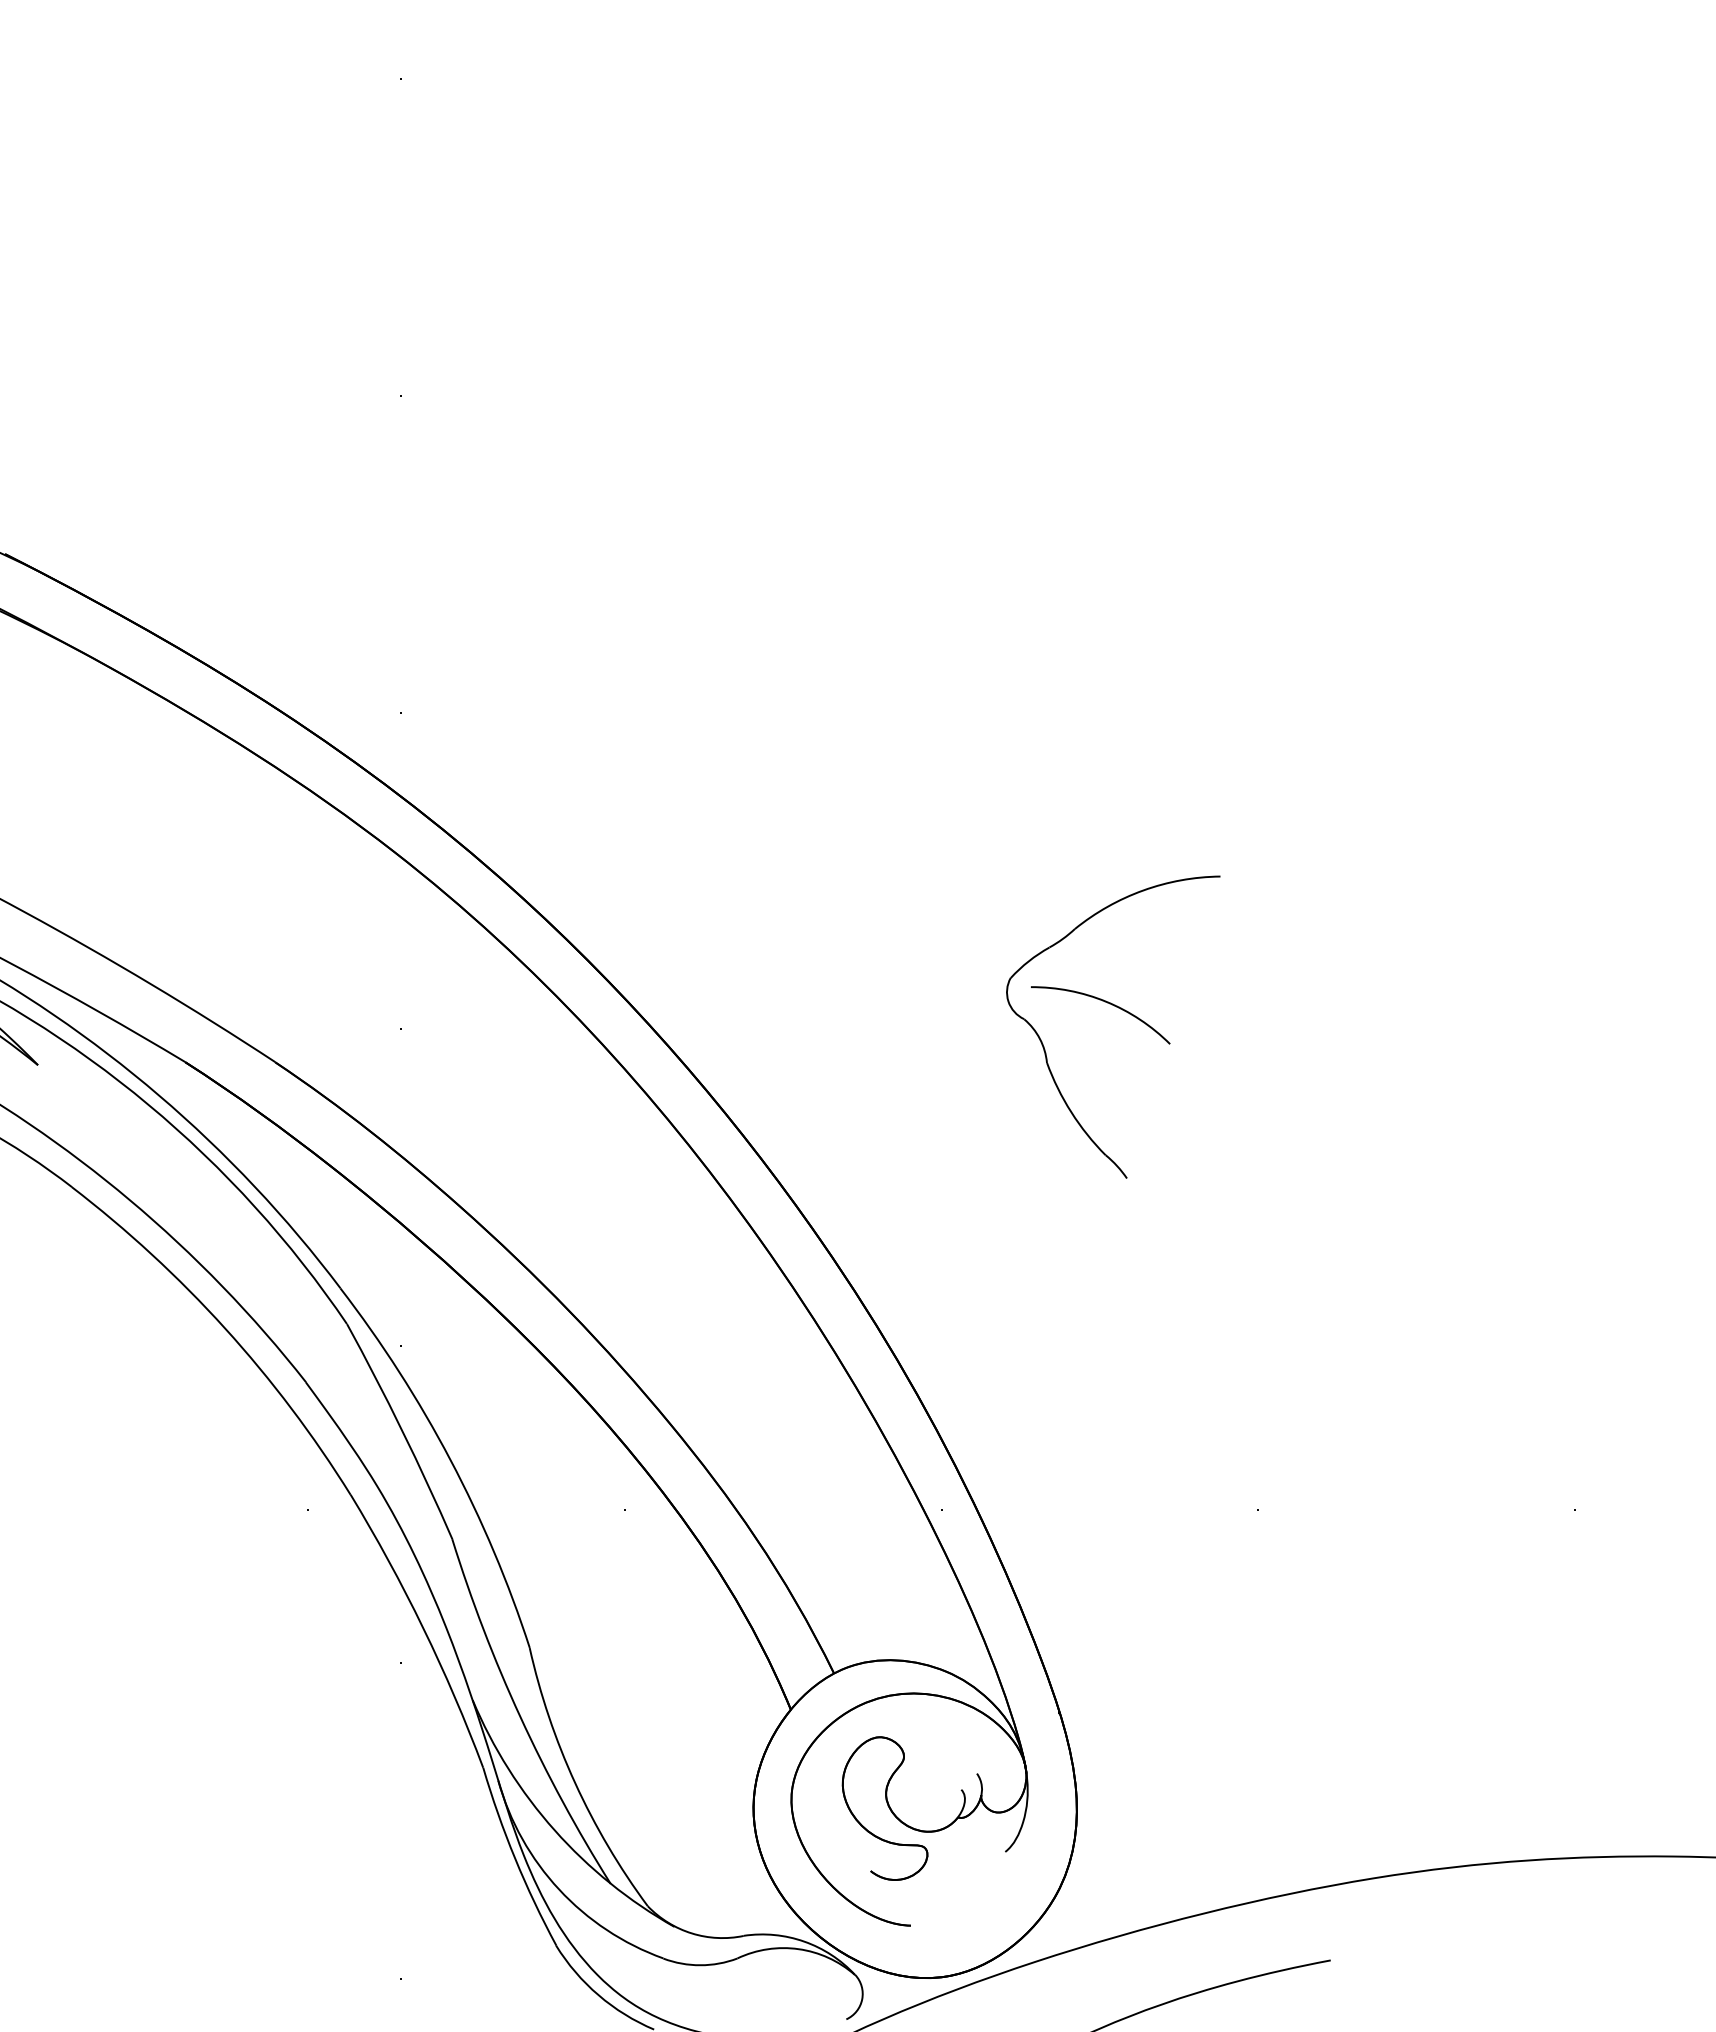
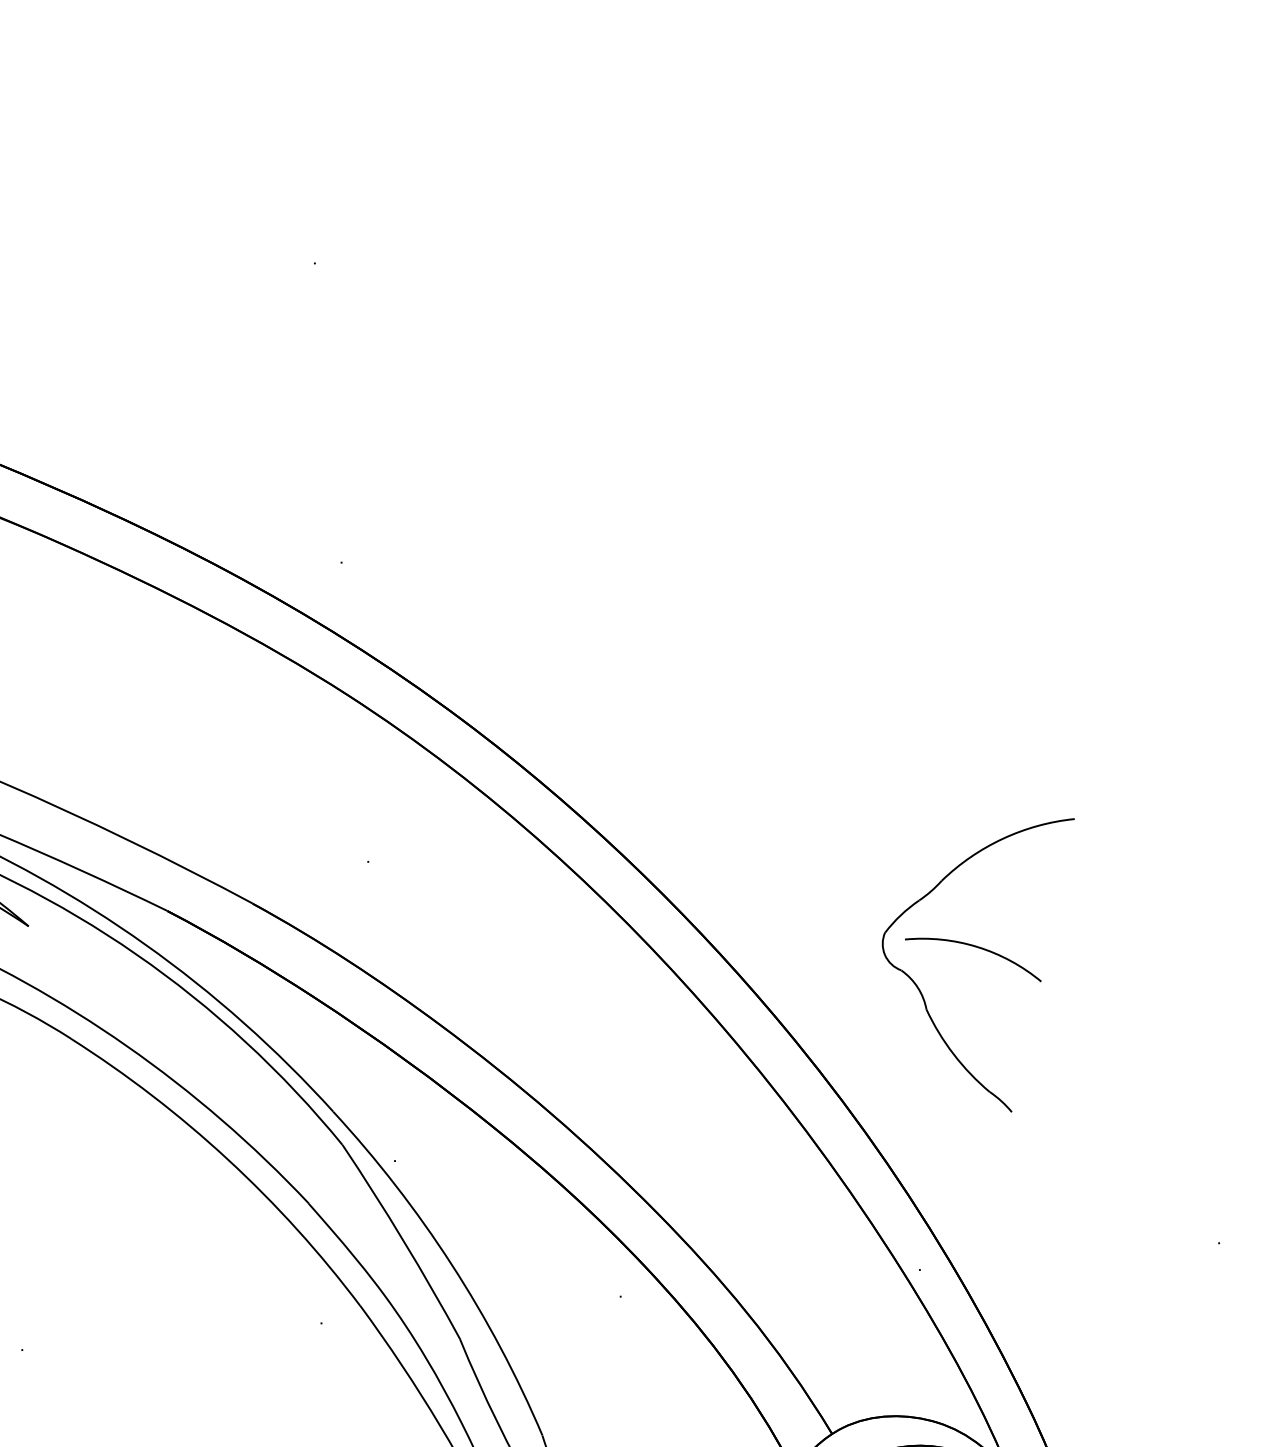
part: (1122, 1010) -> (993, 953), moved

